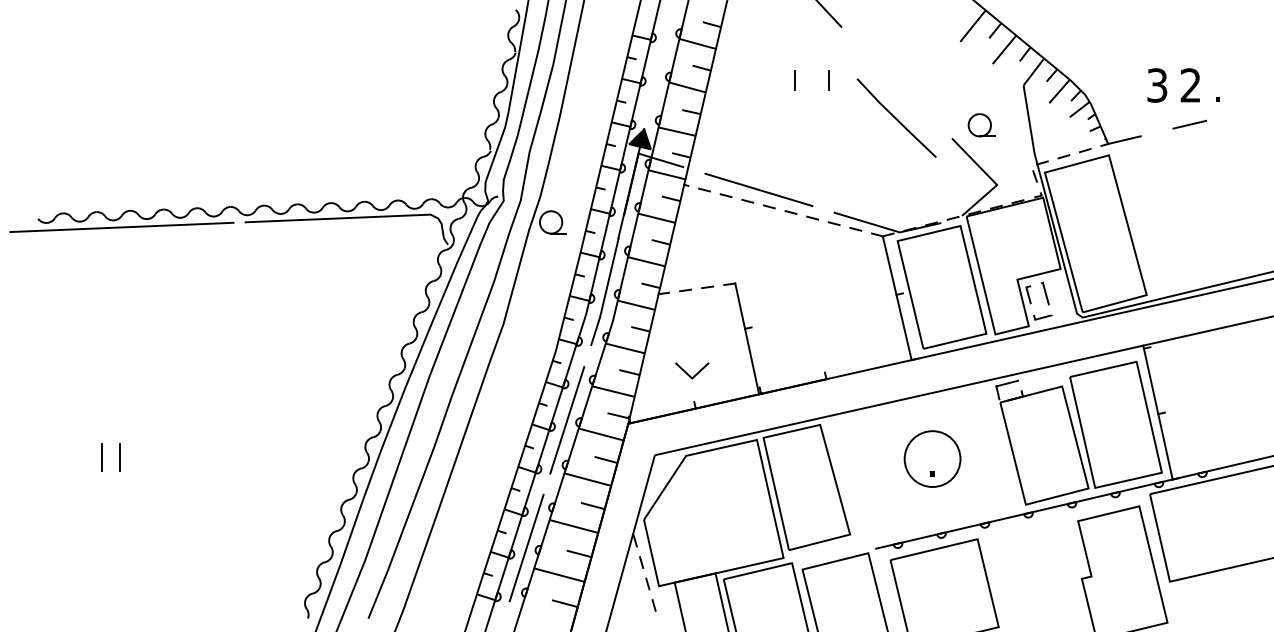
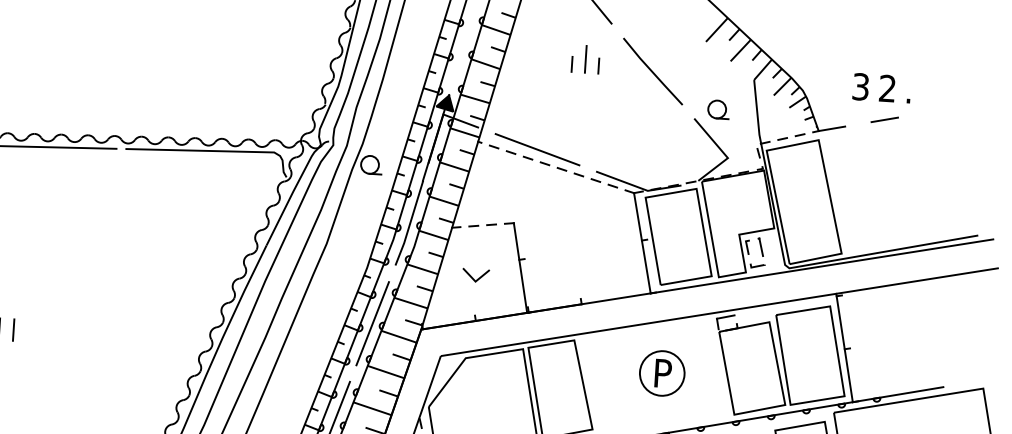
line: (811, 73) -> (585, 59), added
line: (896, 117) -> (652, 71), moved
line: (688, 373) -> (472, 277), moved
text: (933, 458) -> (663, 373), . -> P

